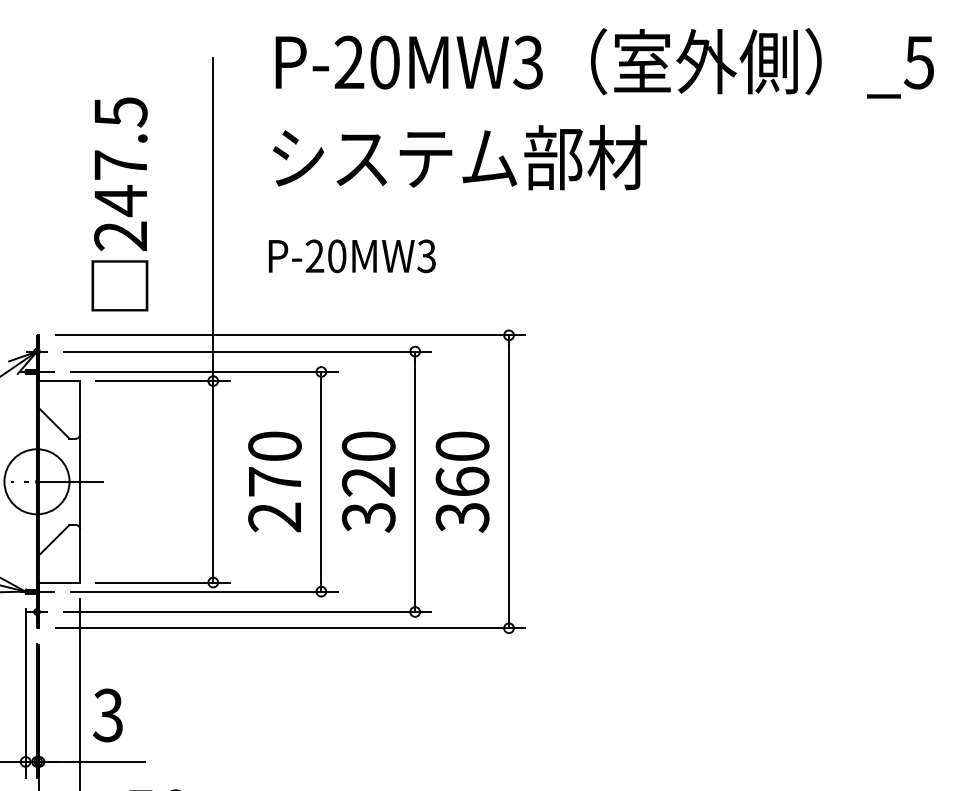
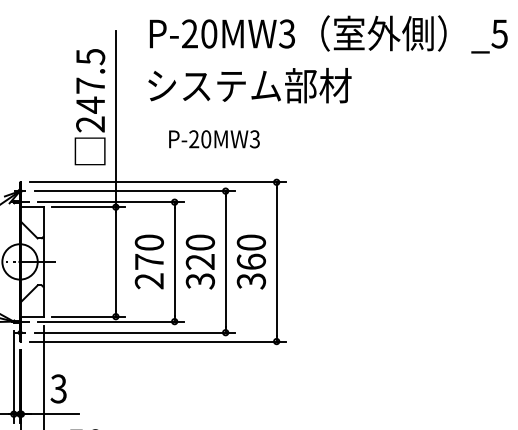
text: (118, 205) -> (89, 107), moved
text: (352, 256) -> (214, 139), moved

